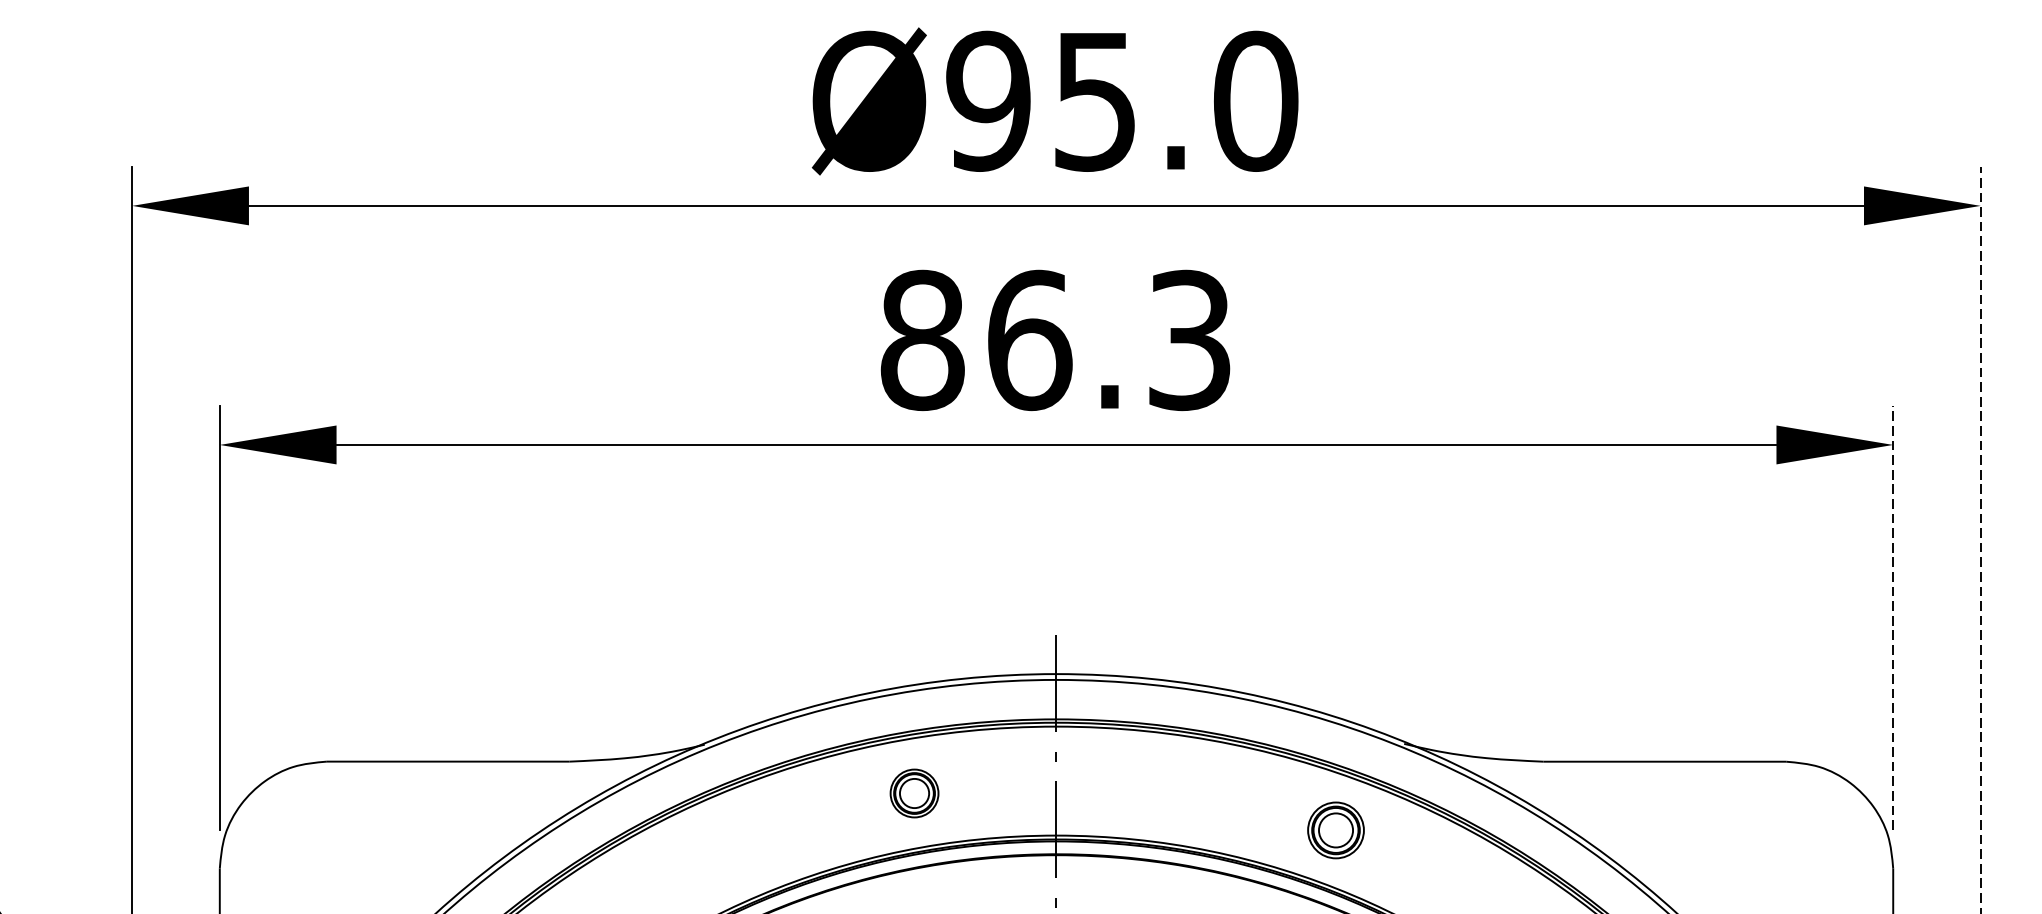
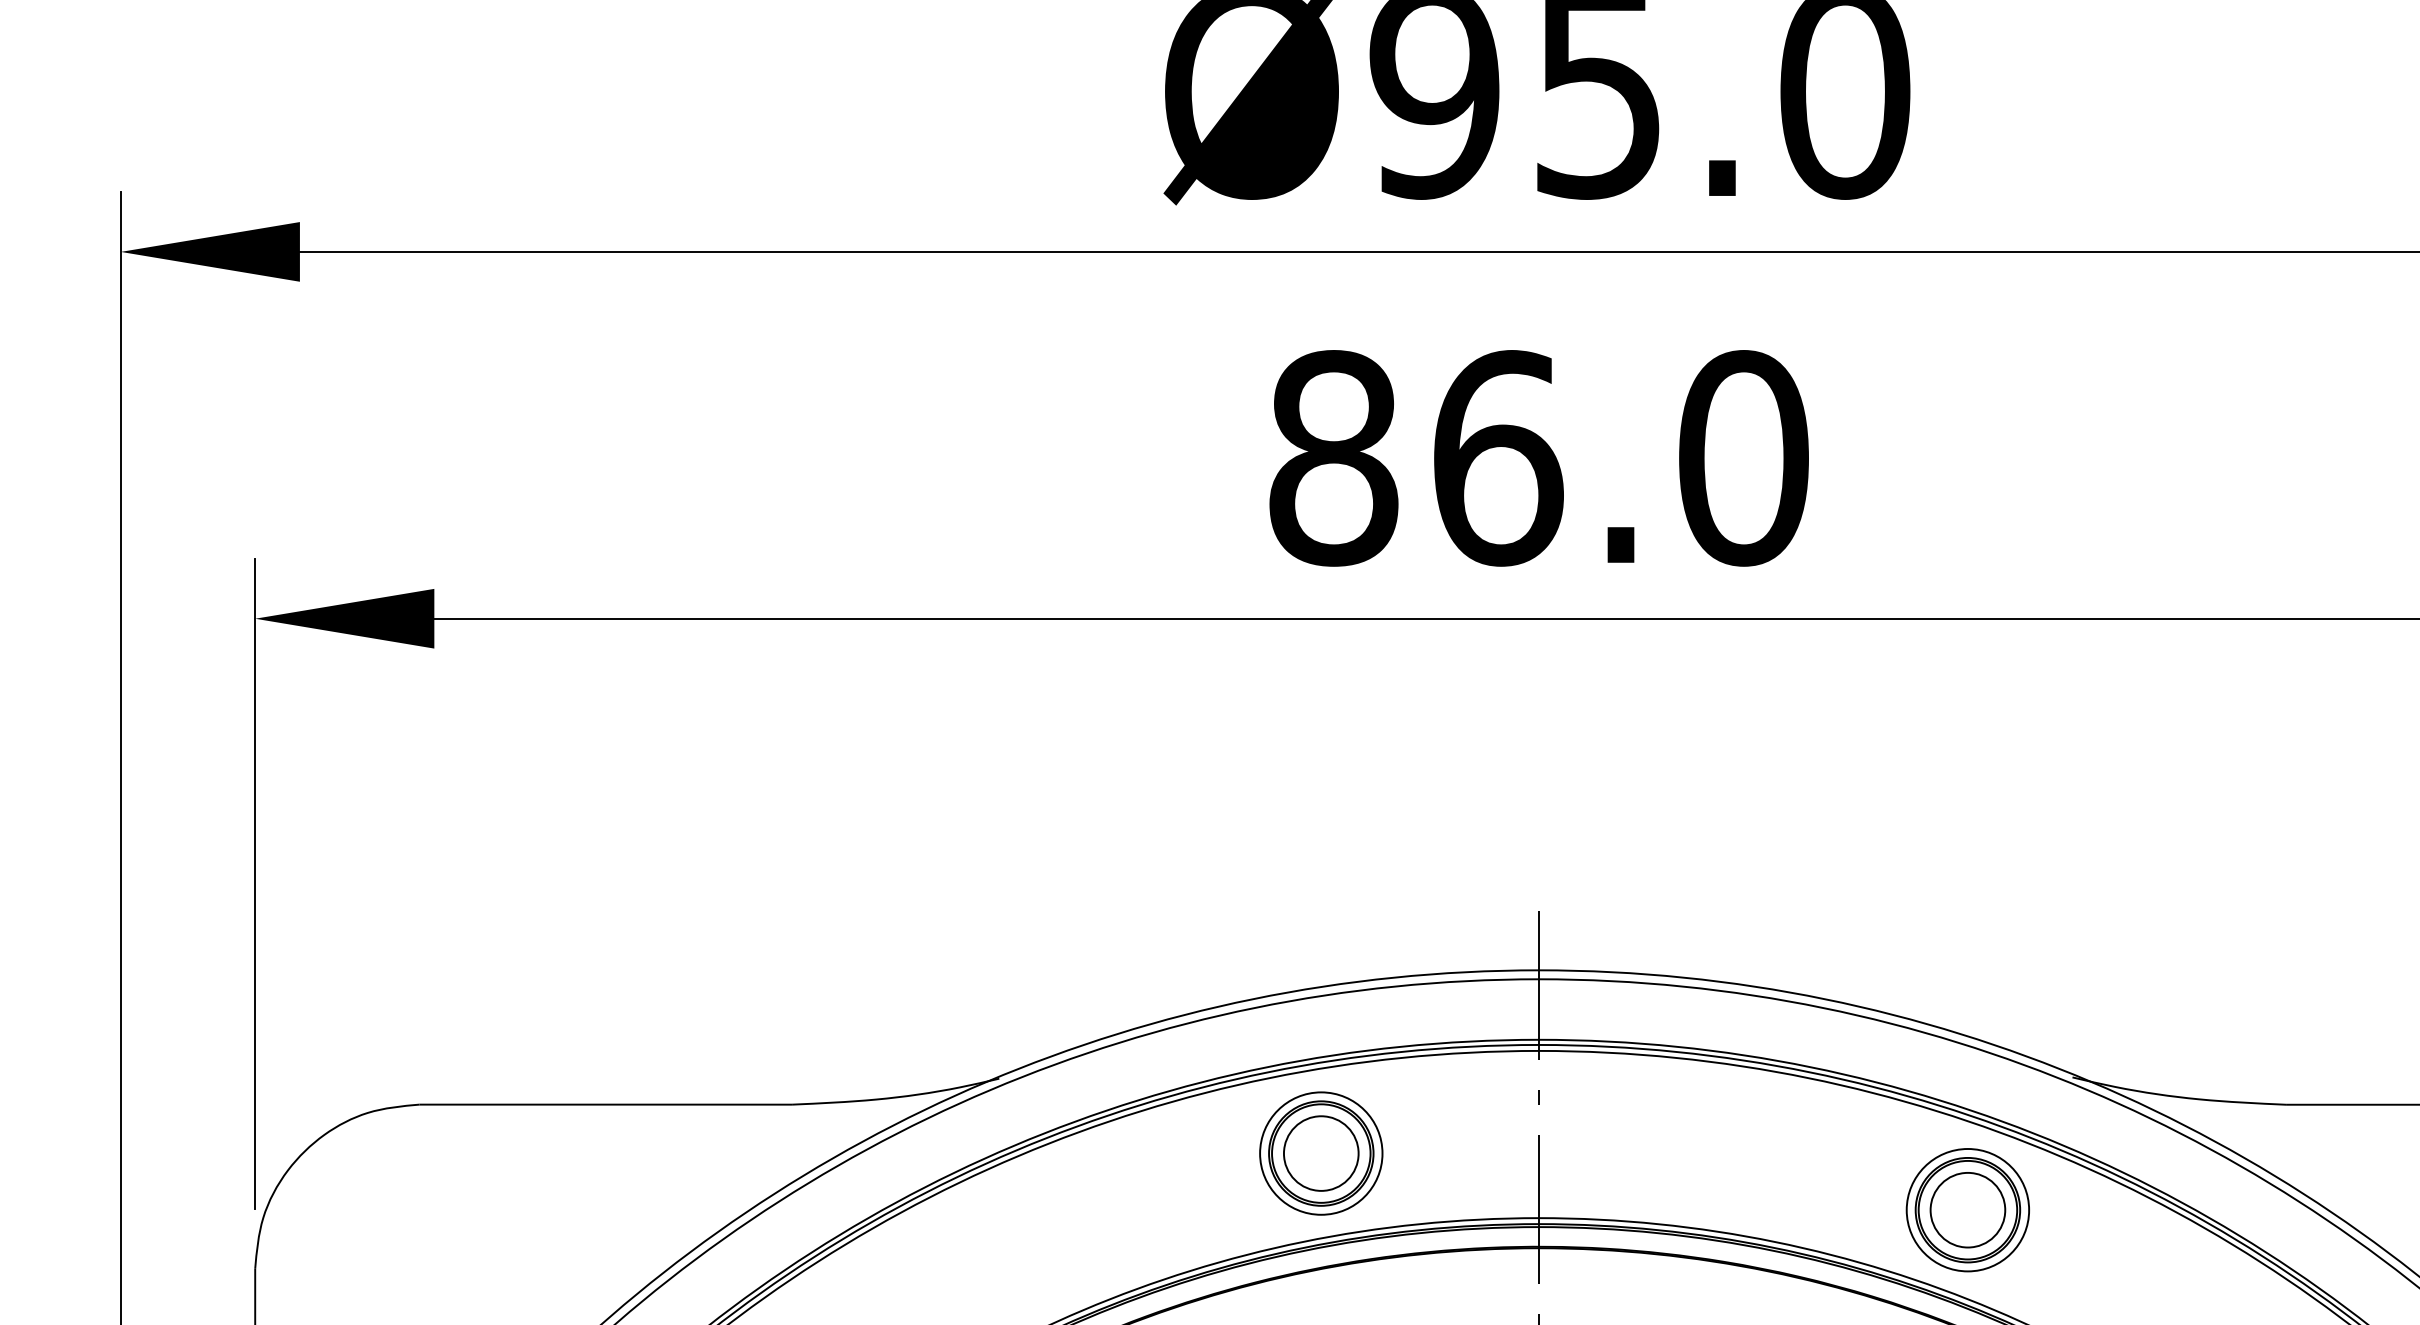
text: (1189, 340) -> (1743, 458), 86.3 -> 86.0
part: (914, 793) -> (1321, 1153), size x1.67
part: (1335, 830) -> (1967, 1210), size x1.43

